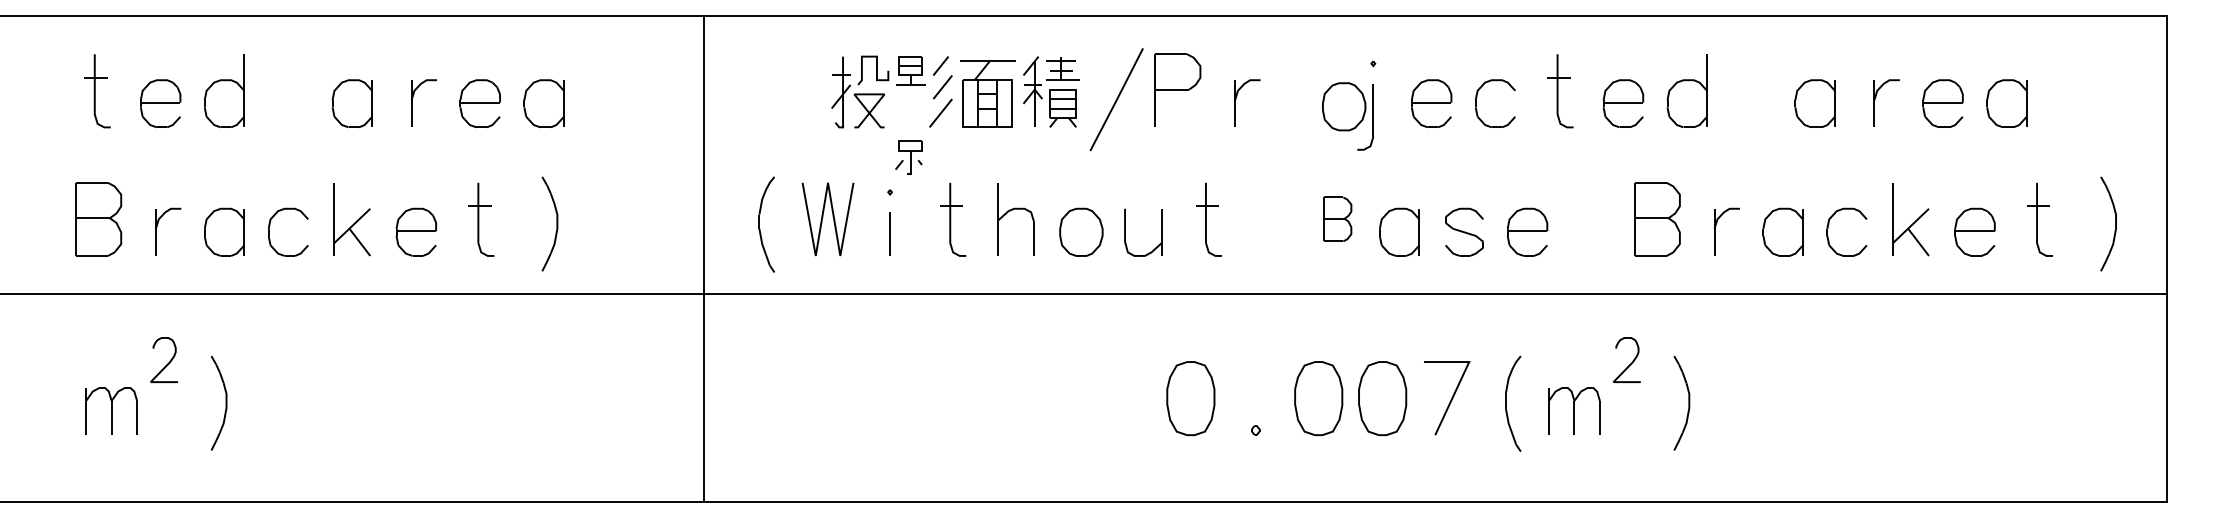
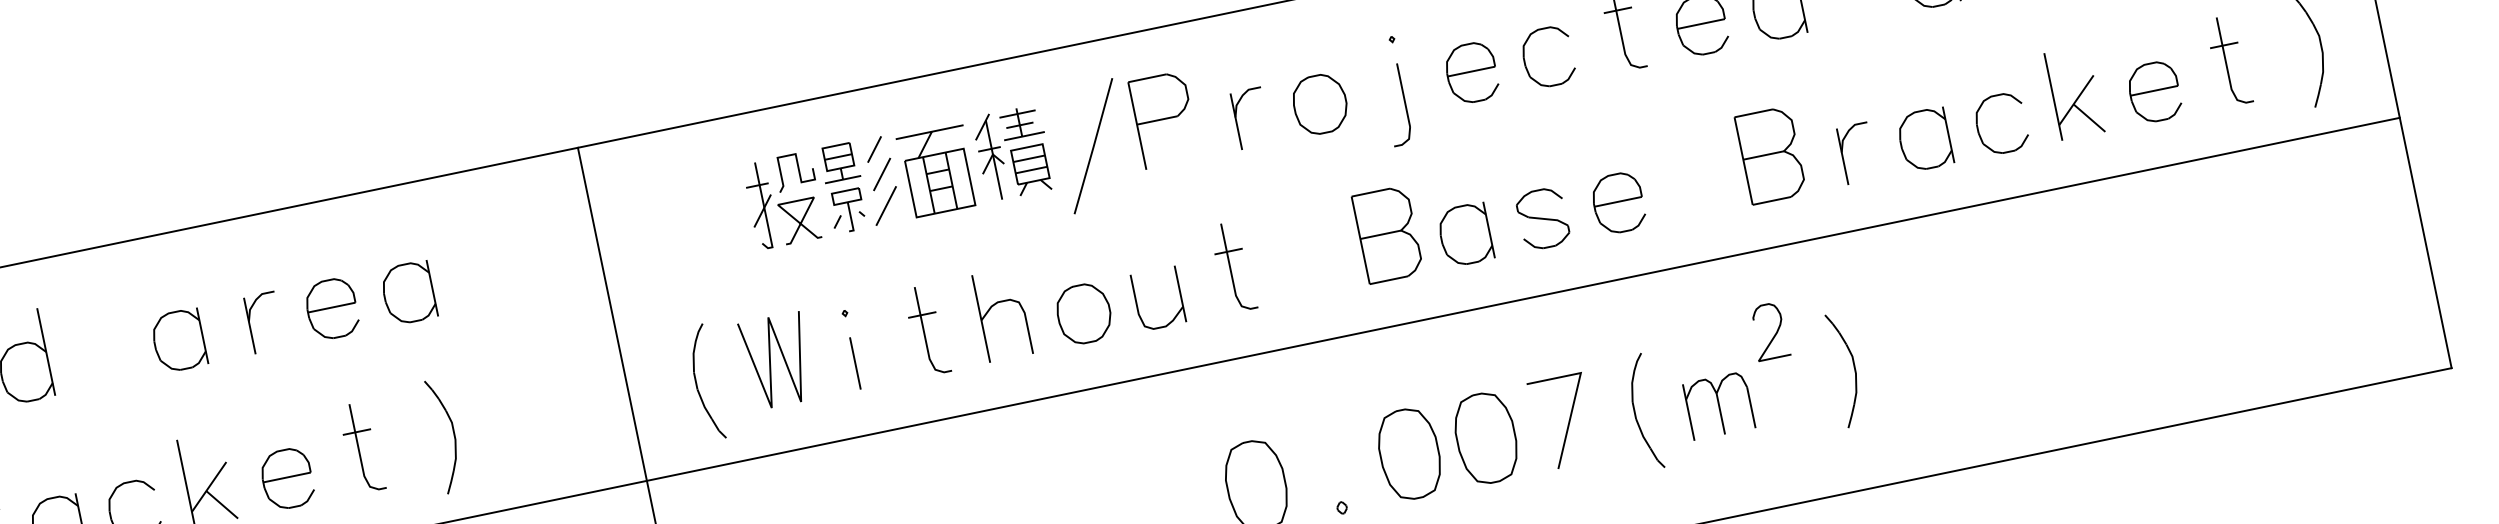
part: (1344, 106) -> (1320, 103), moved
part: (908, 157) -> (846, 210), moved
part: (1337, 219) -> (1387, 234), size x1.67

